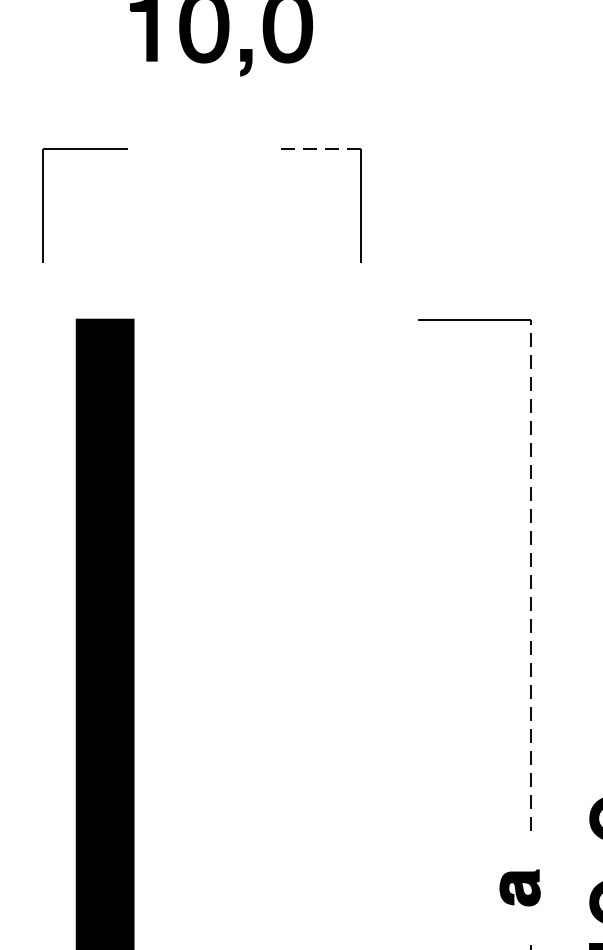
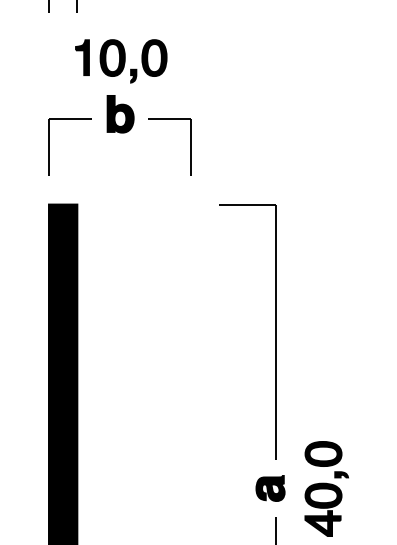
part: (219, 139) -> (120, 114), added
line: (317, 149) -> (169, 119), dashed -> solid
part: (43, 203) -> (49, 146), moved
line: (532, 575) -> (276, 332), dashed -> solid
part: (520, 887) -> (270, 488), size x1.43

